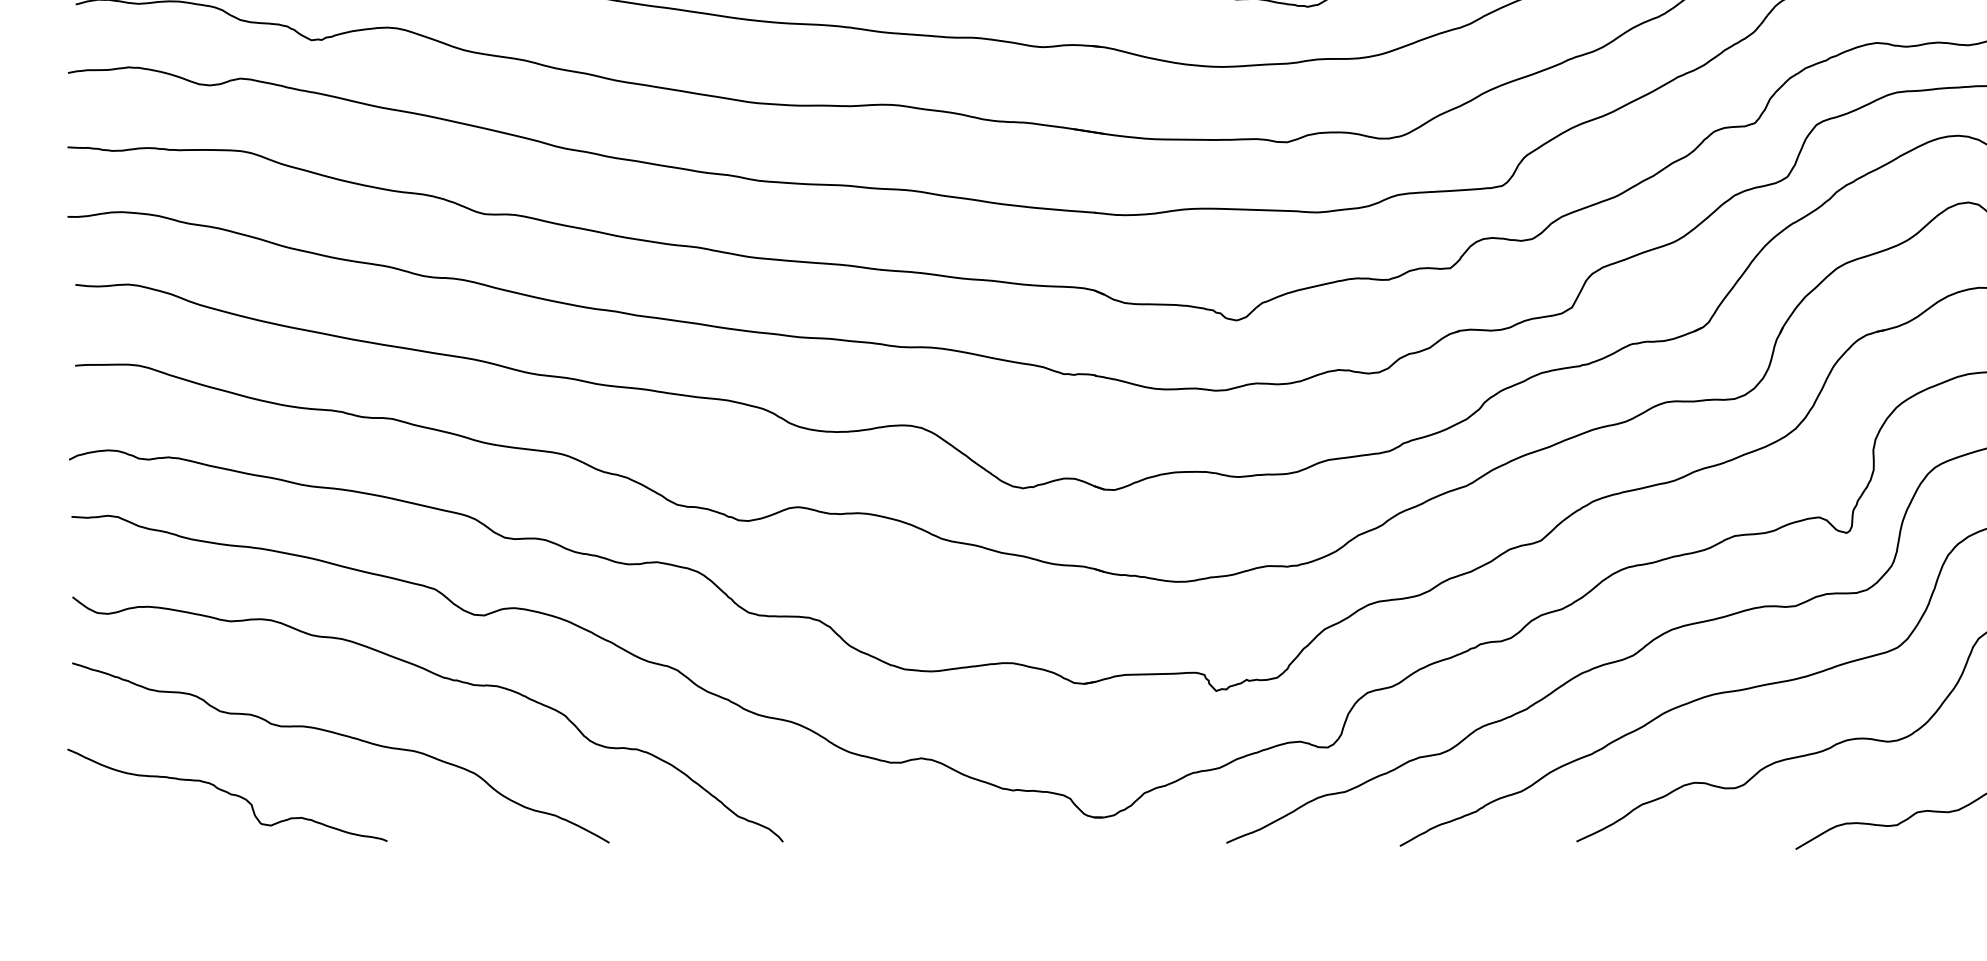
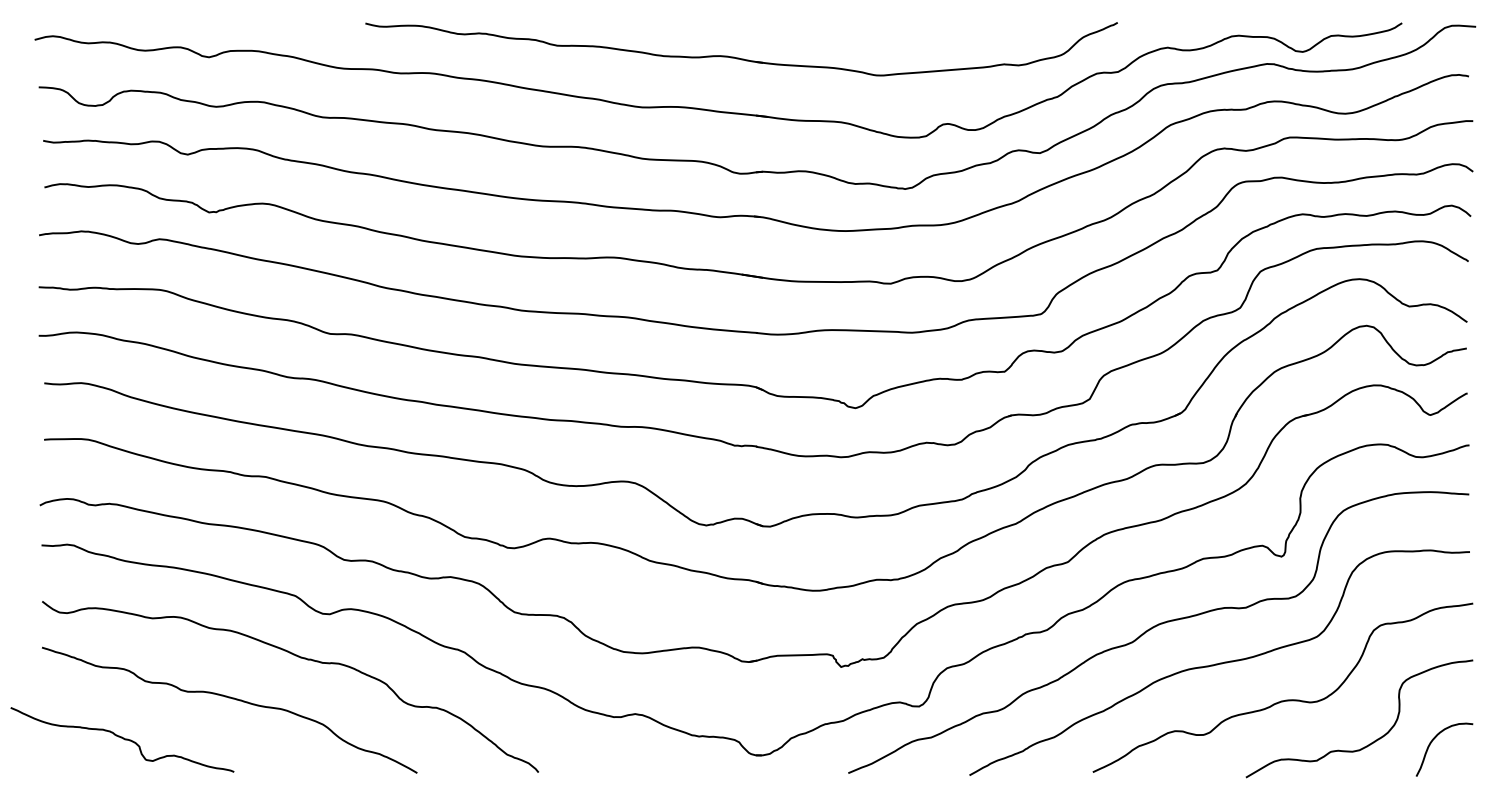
curve: (227, 793) -> (122, 738), moved

